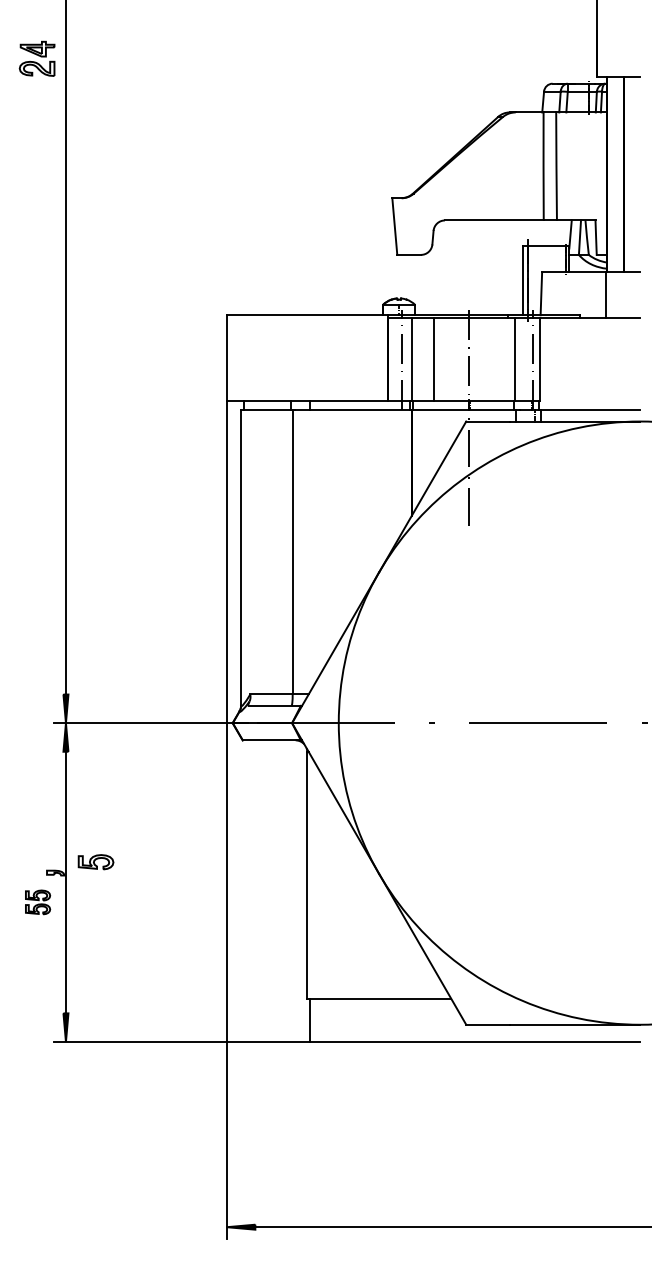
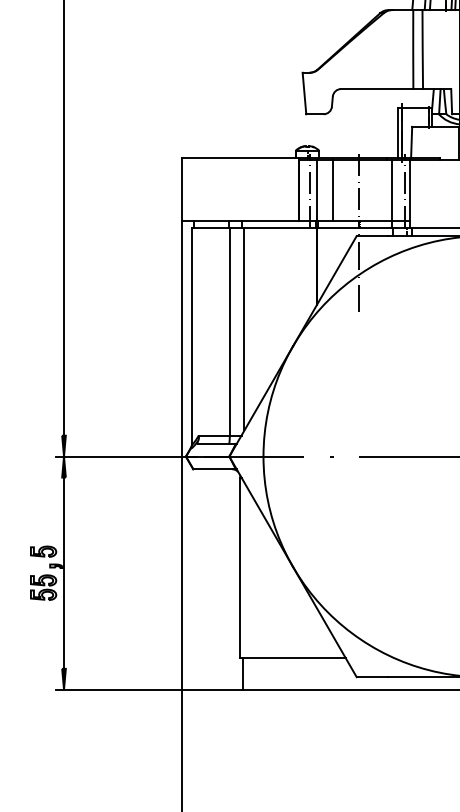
line: (312, 548) -> (244, 328), added
part: (95, 862) -> (43, 551), moved
part: (37, 902) -> (43, 587), size x1.43

